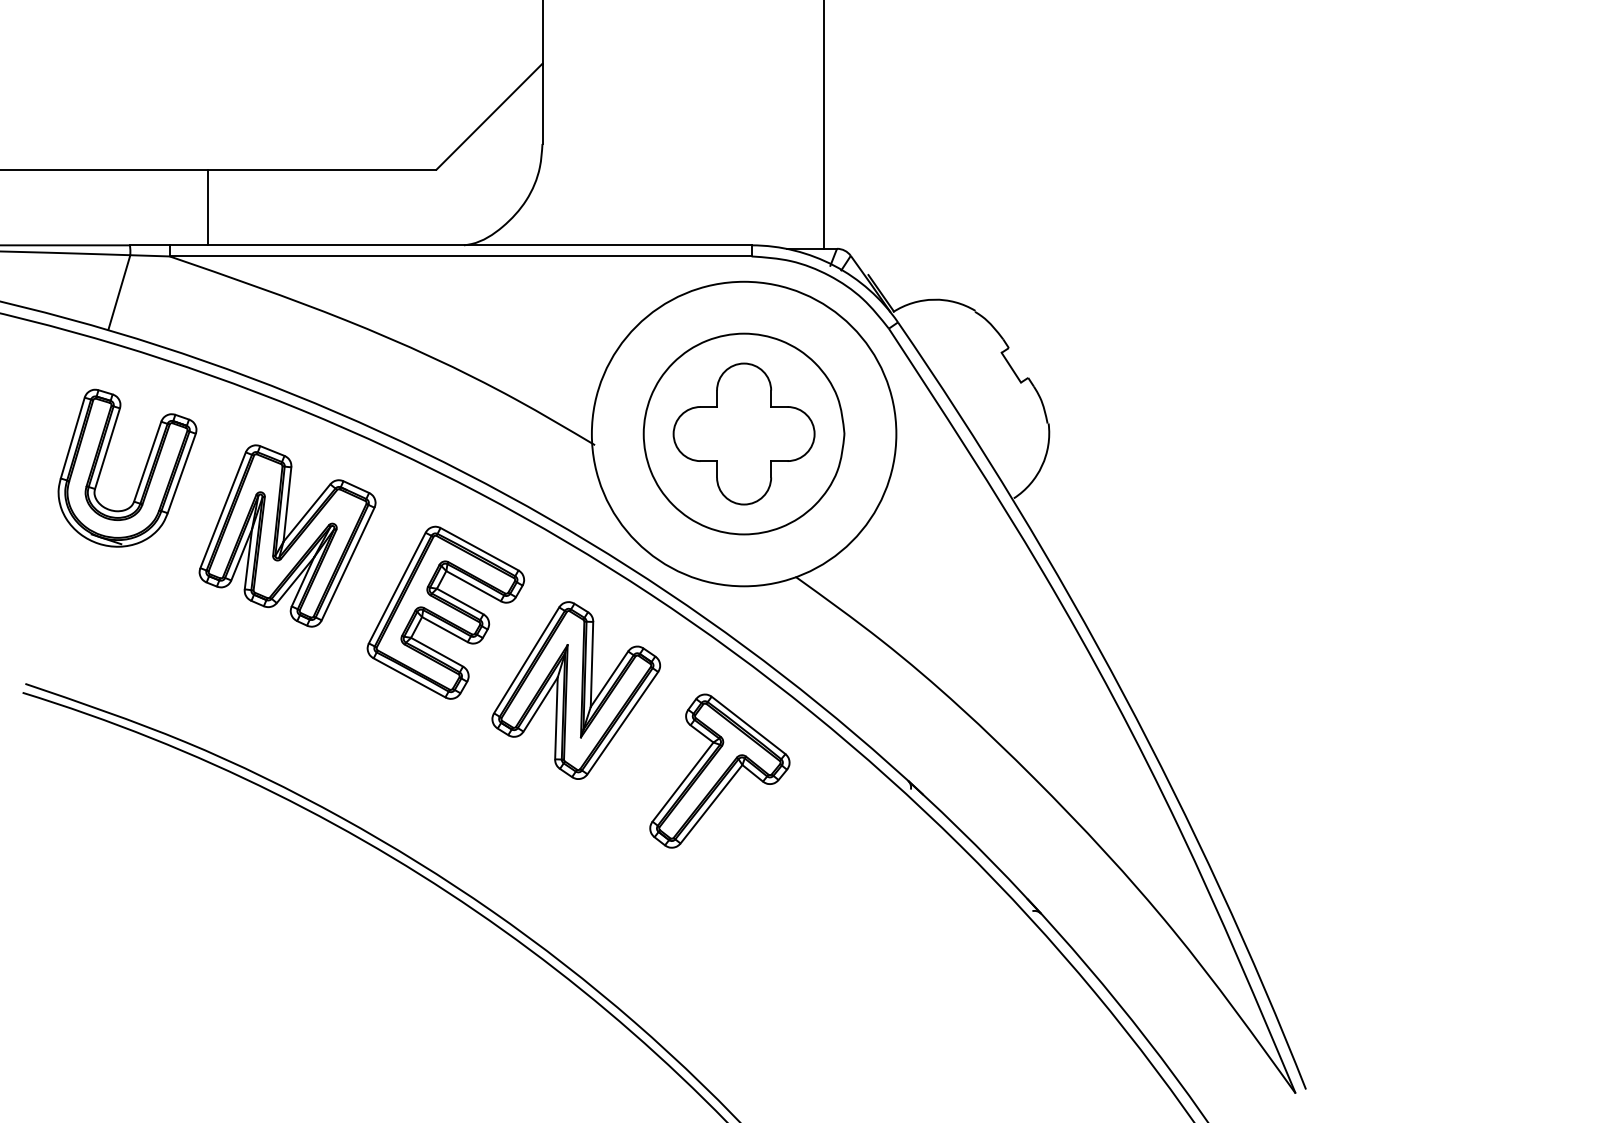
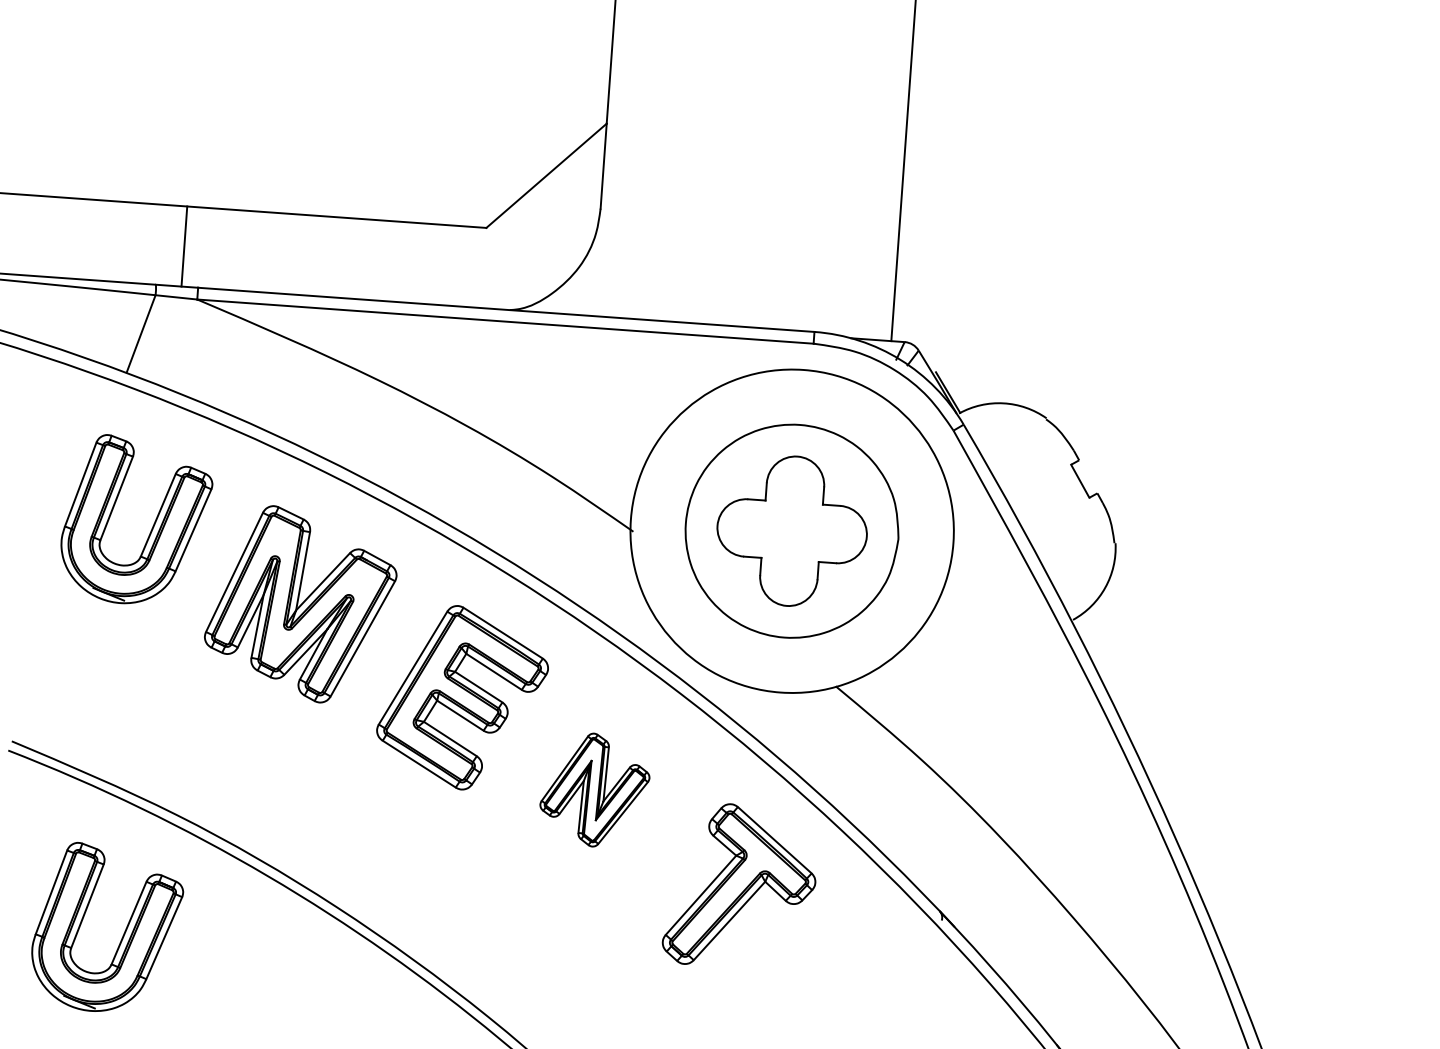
line: (208, 207) -> (184, 246), moved
part: (576, 690) -> (595, 790), size x0.6
part: (142, 858) -> (122, 935), added

